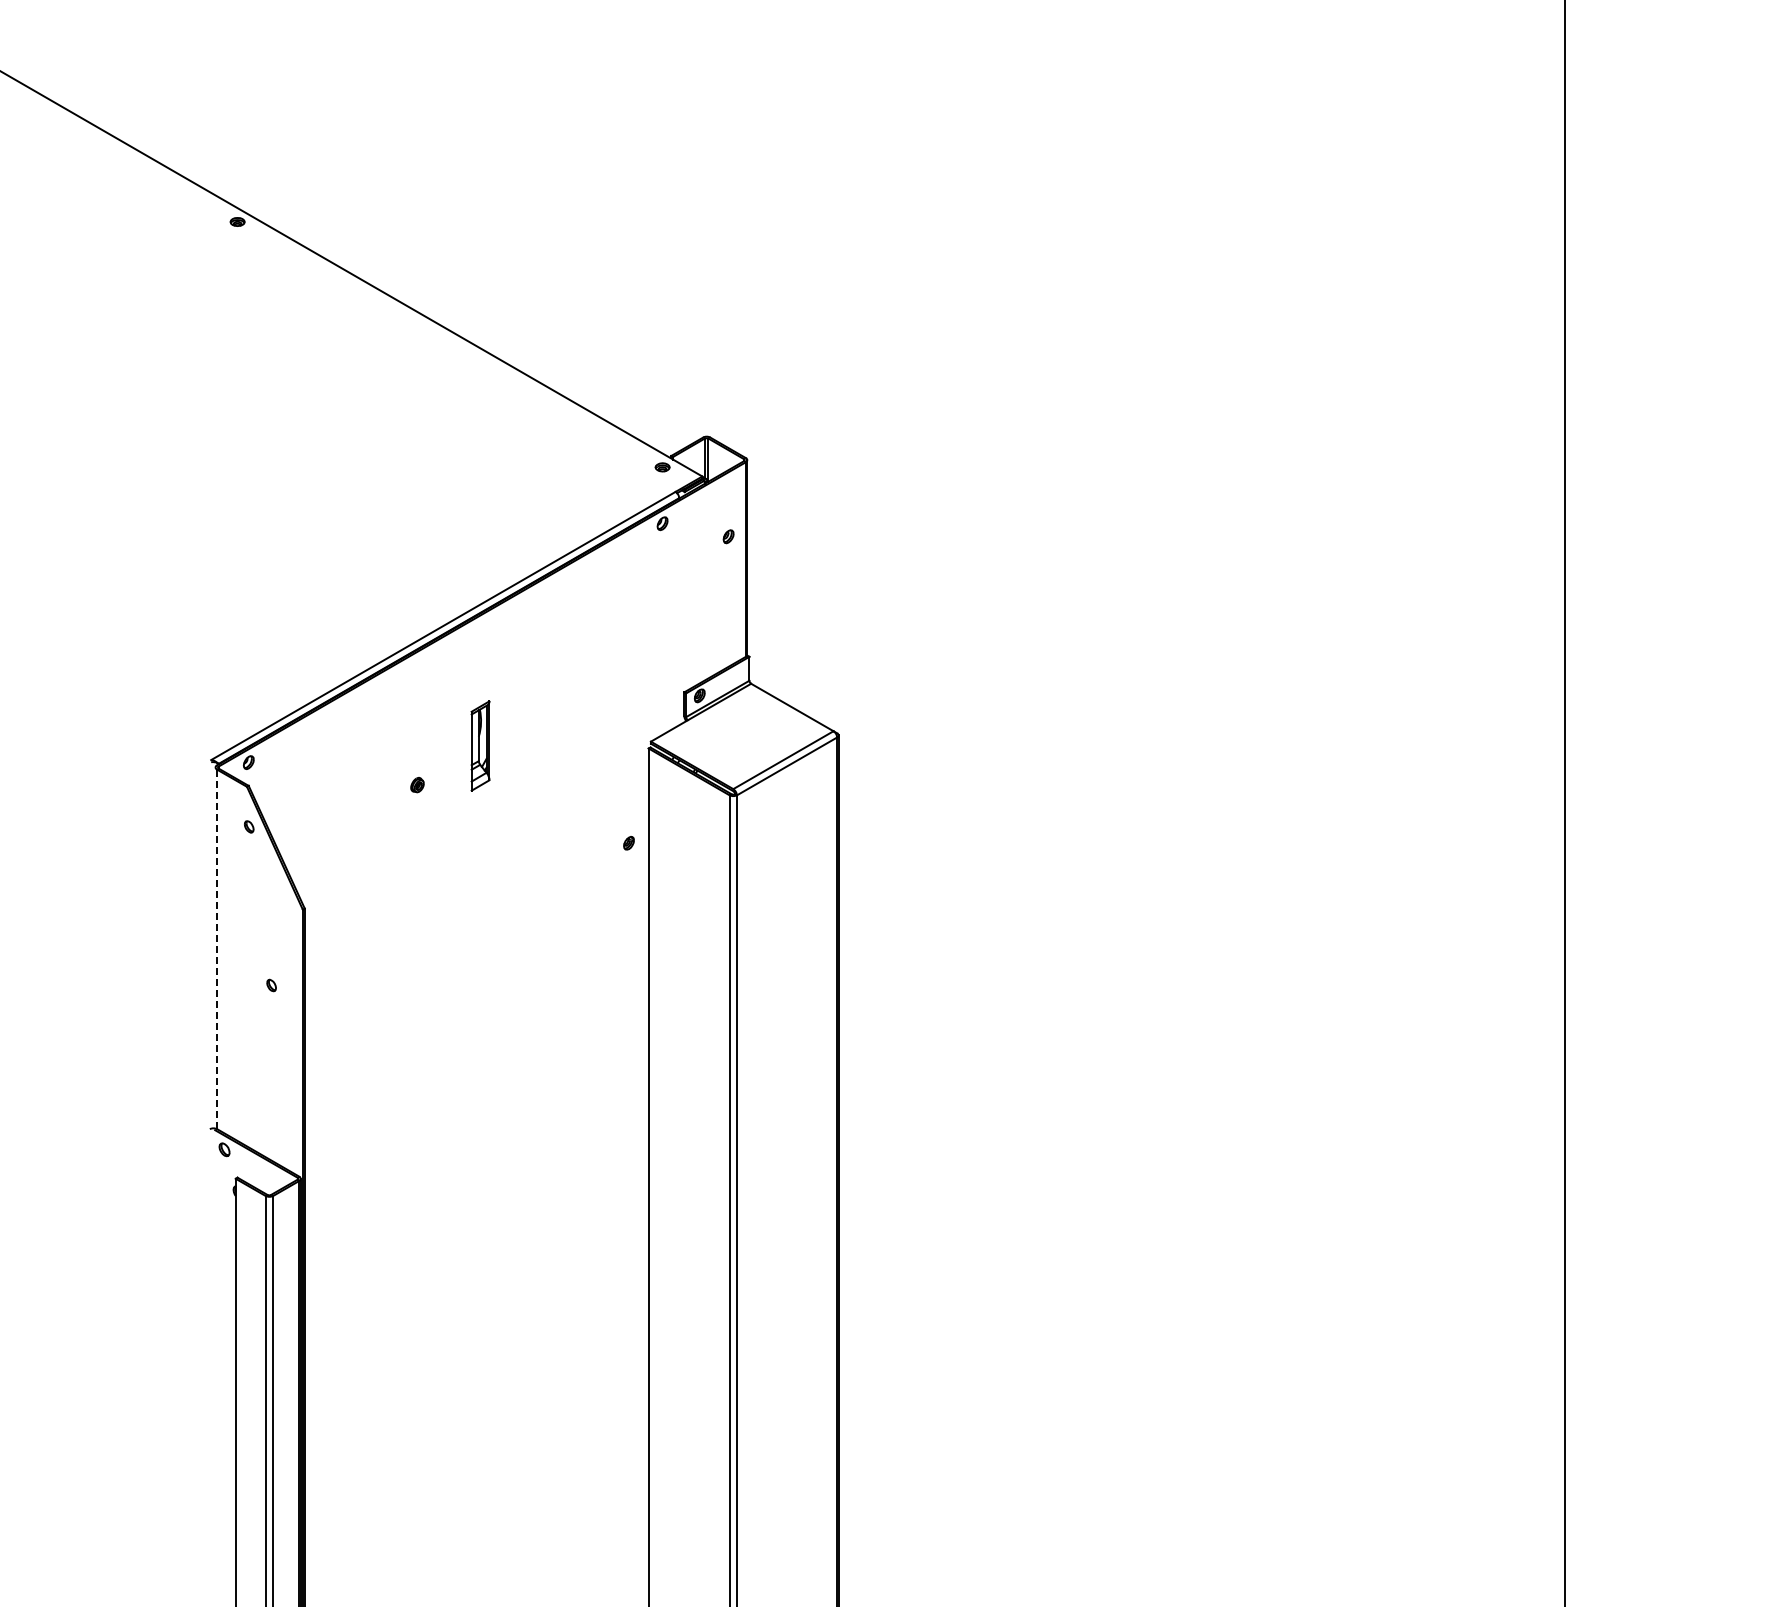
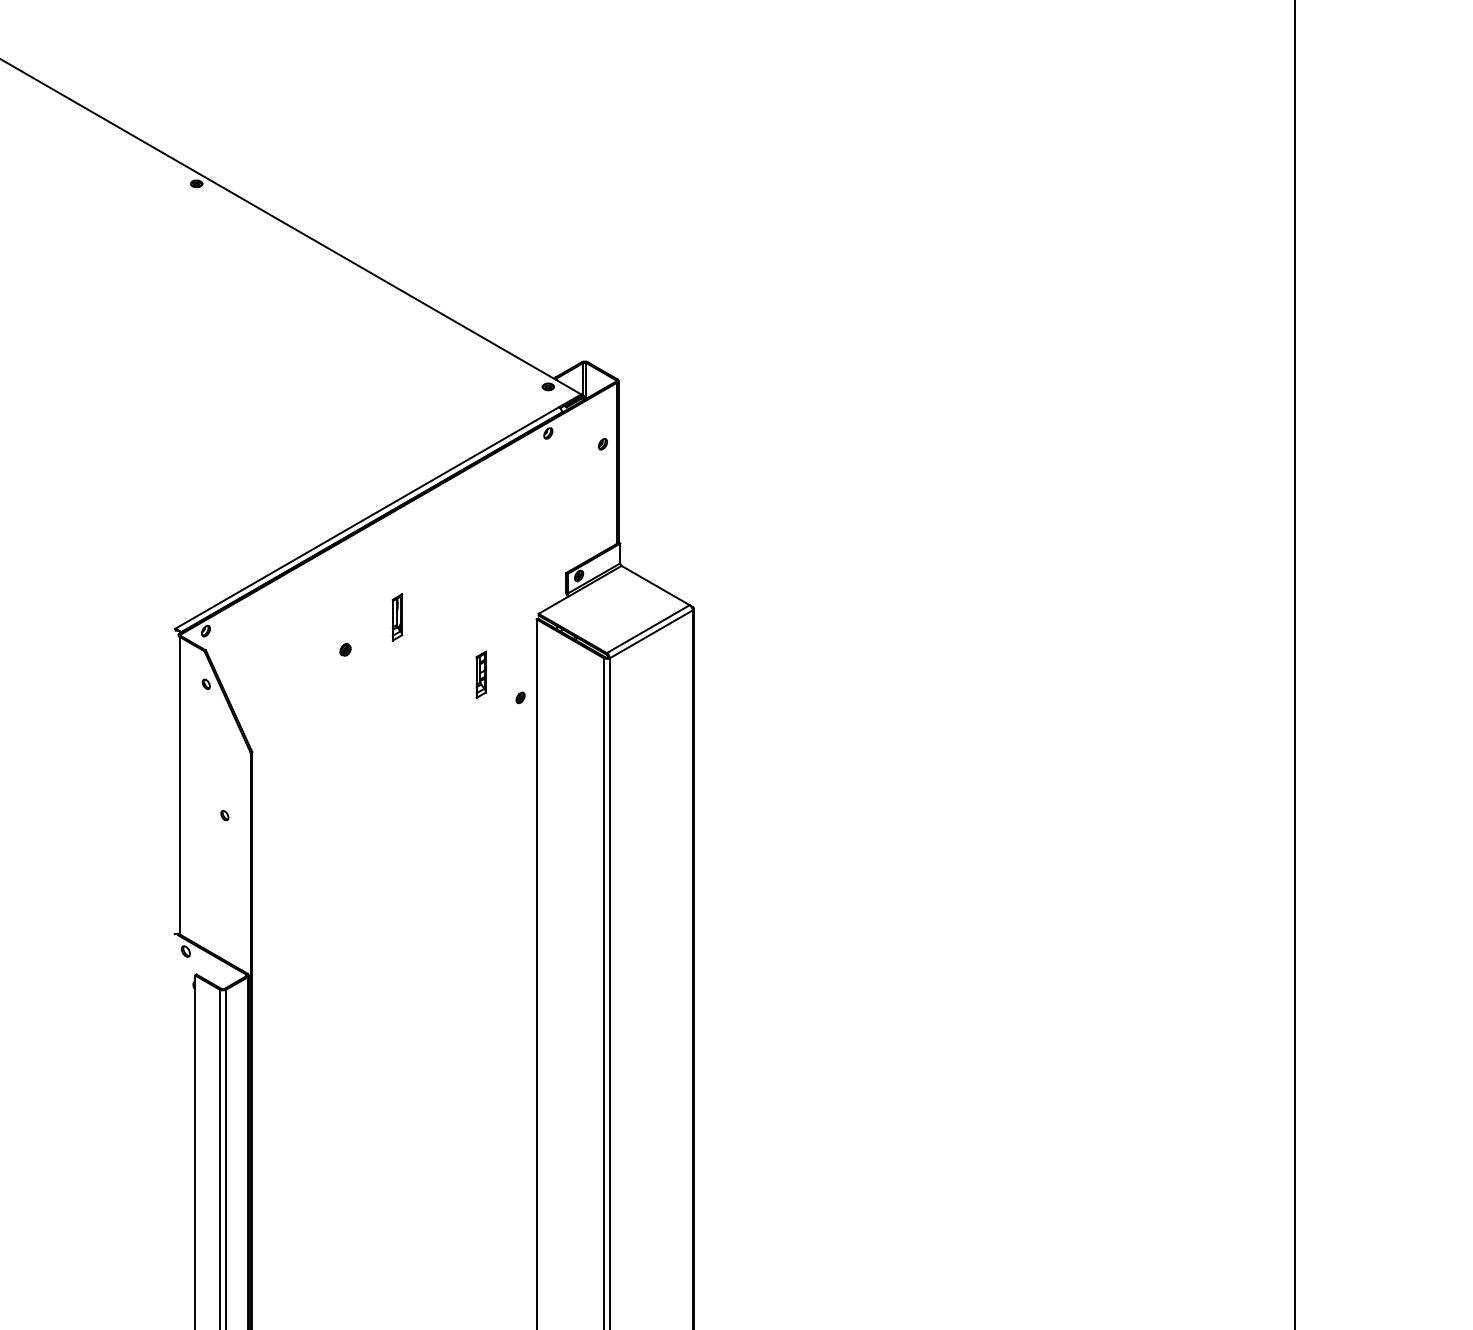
part: (479, 745) -> (396, 617), size x0.62
part: (581, 815) -> (481, 674), added
line: (217, 949) -> (180, 785), dashed -> solid

